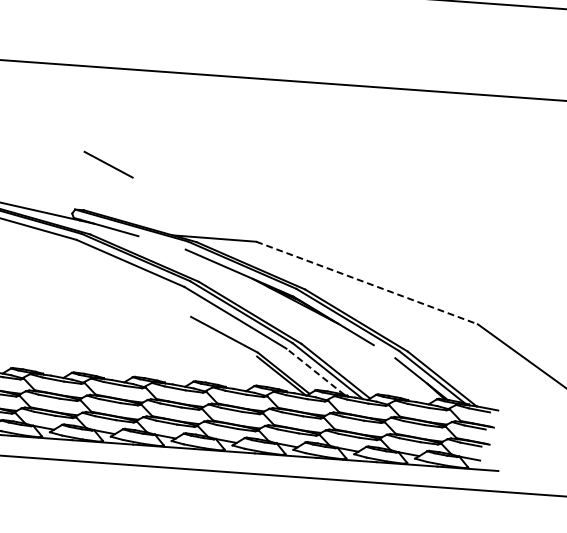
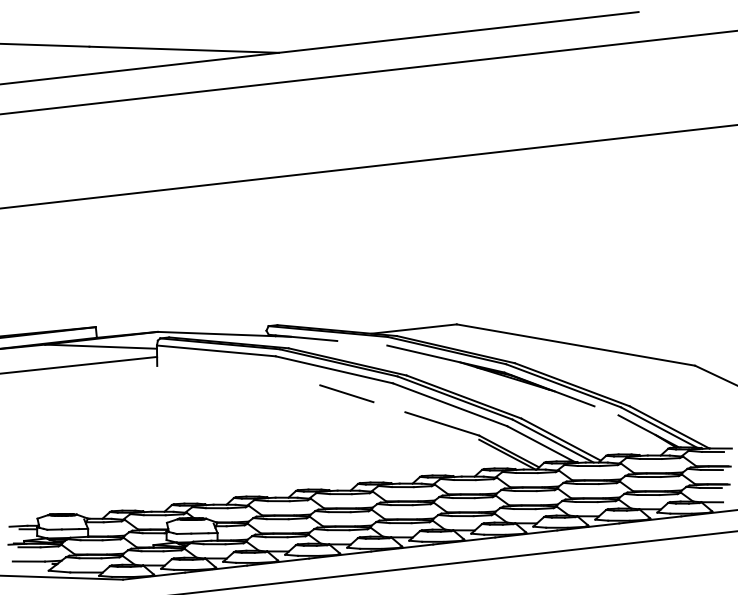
line: (108, 164) -> (346, 393), moved
line: (366, 283) -> (575, 345), dashed -> solid
line: (315, 371) -> (540, 443), dashed -> solid

